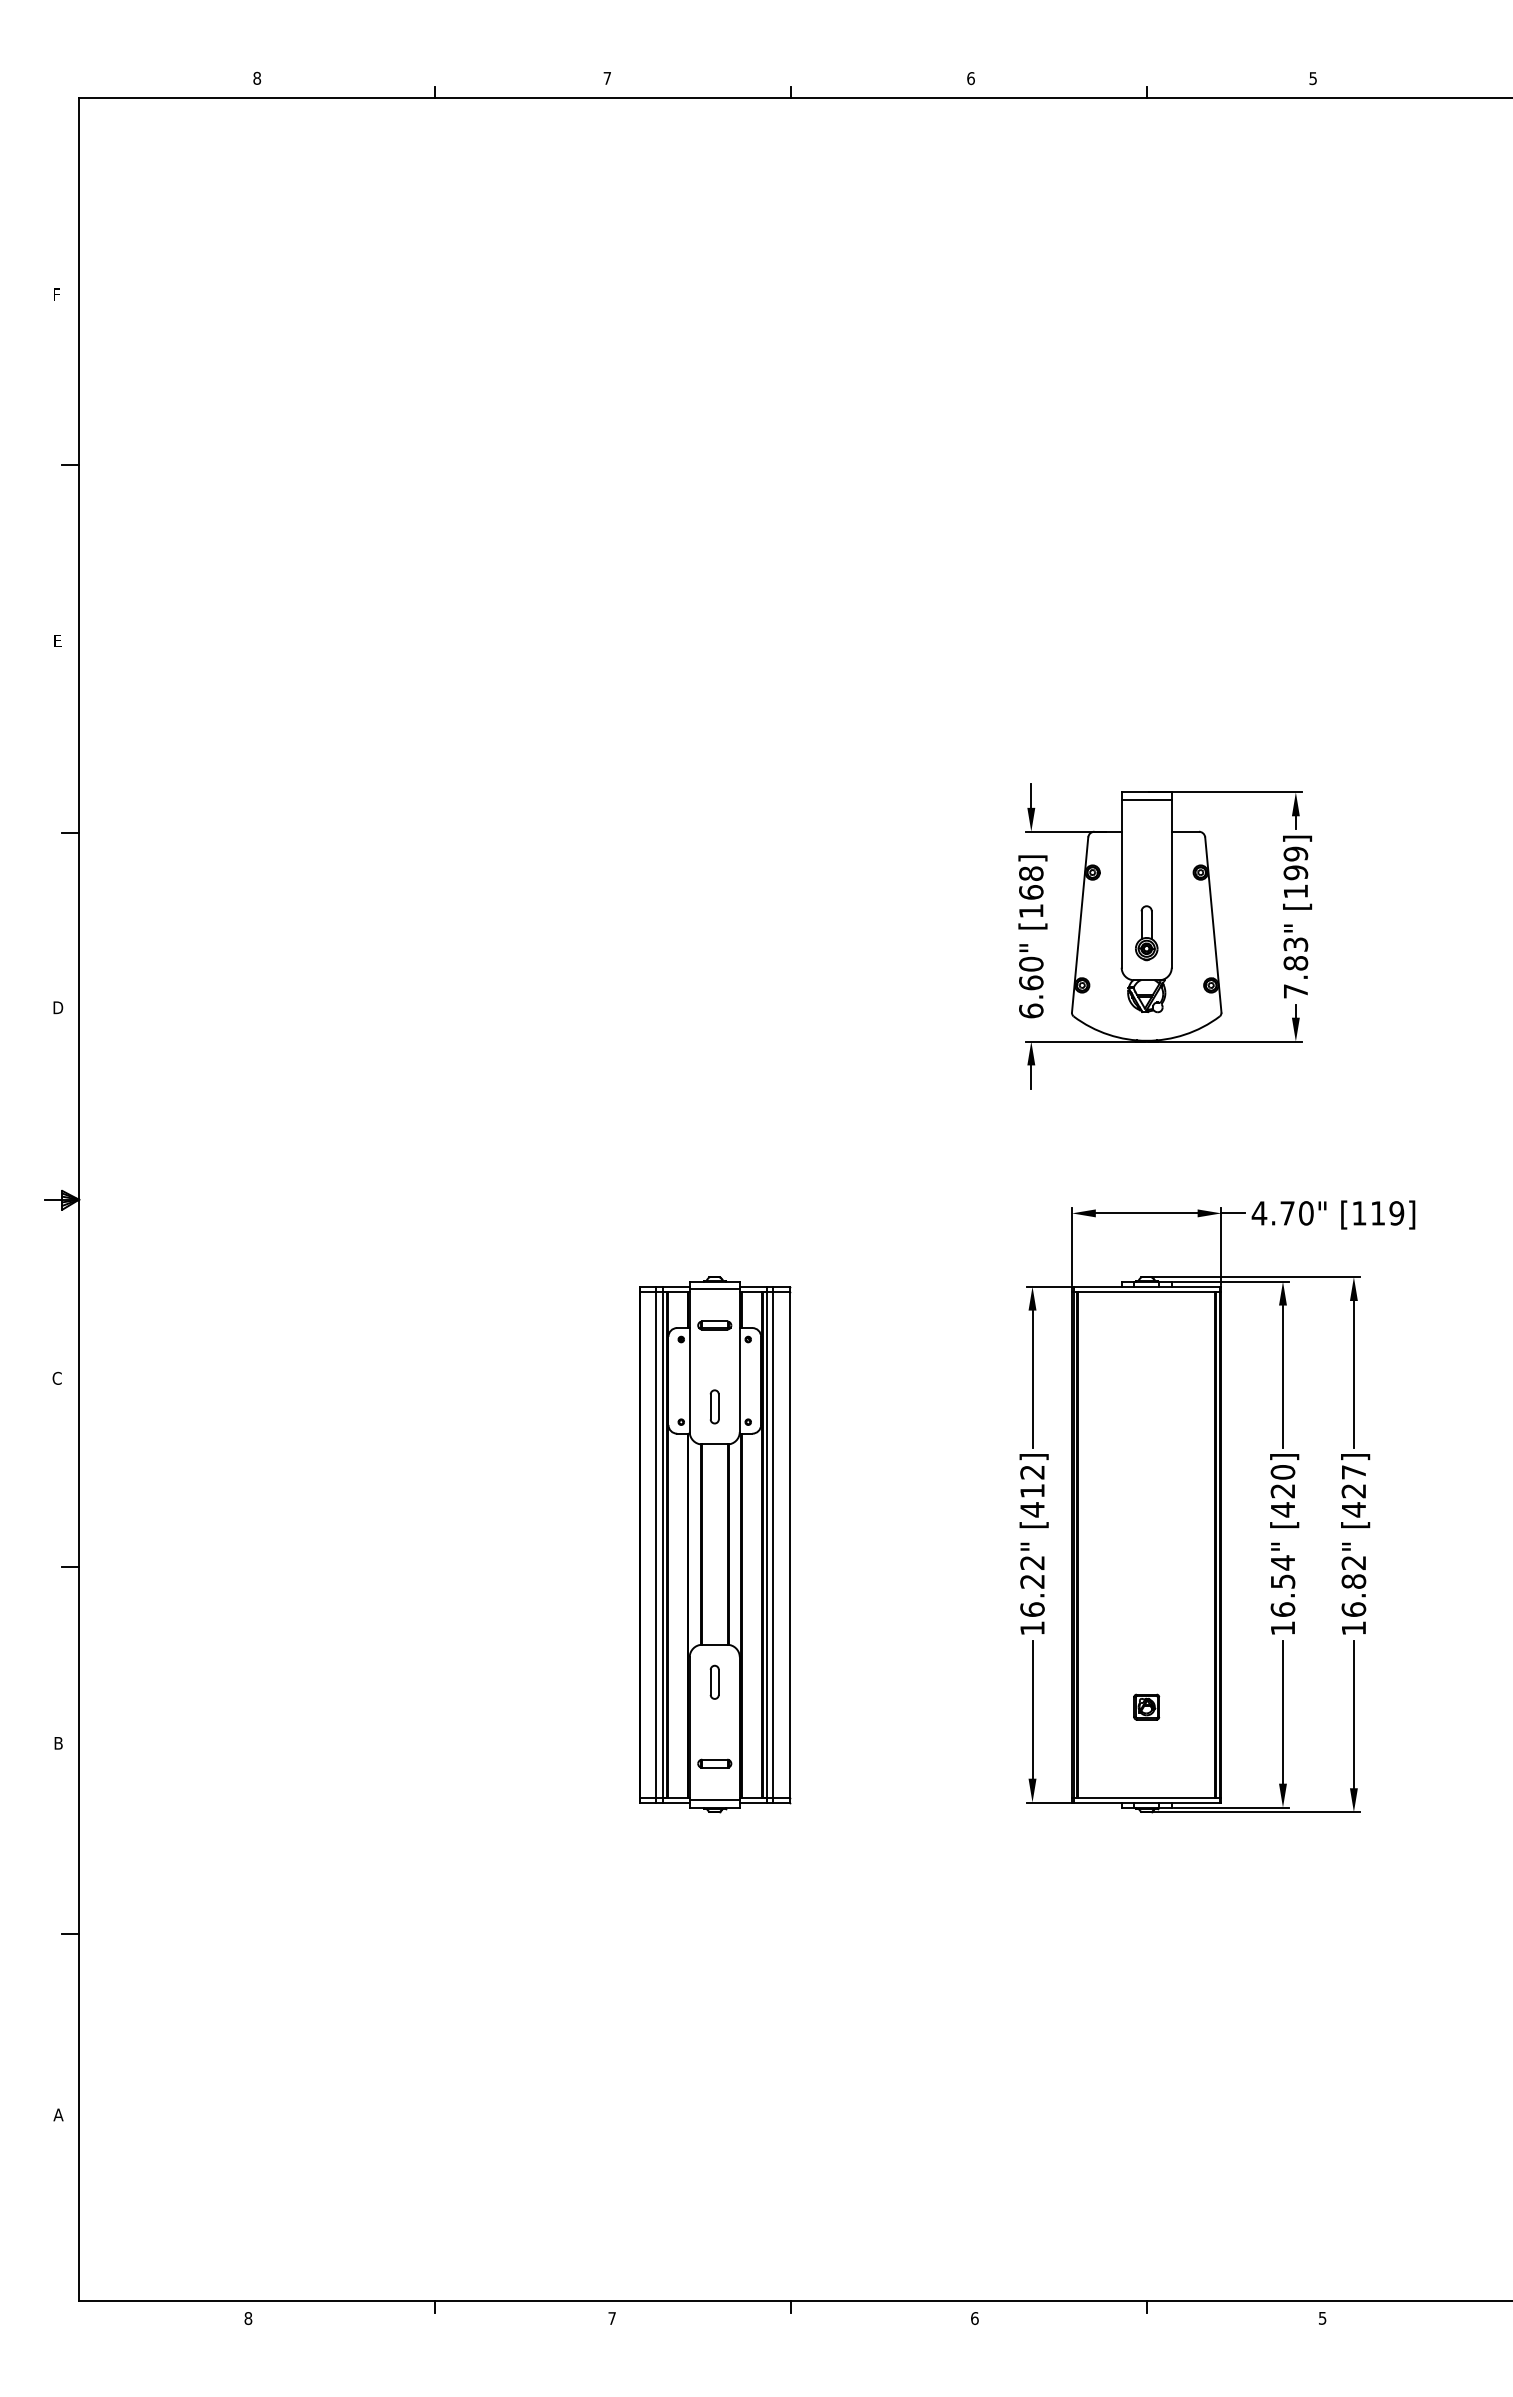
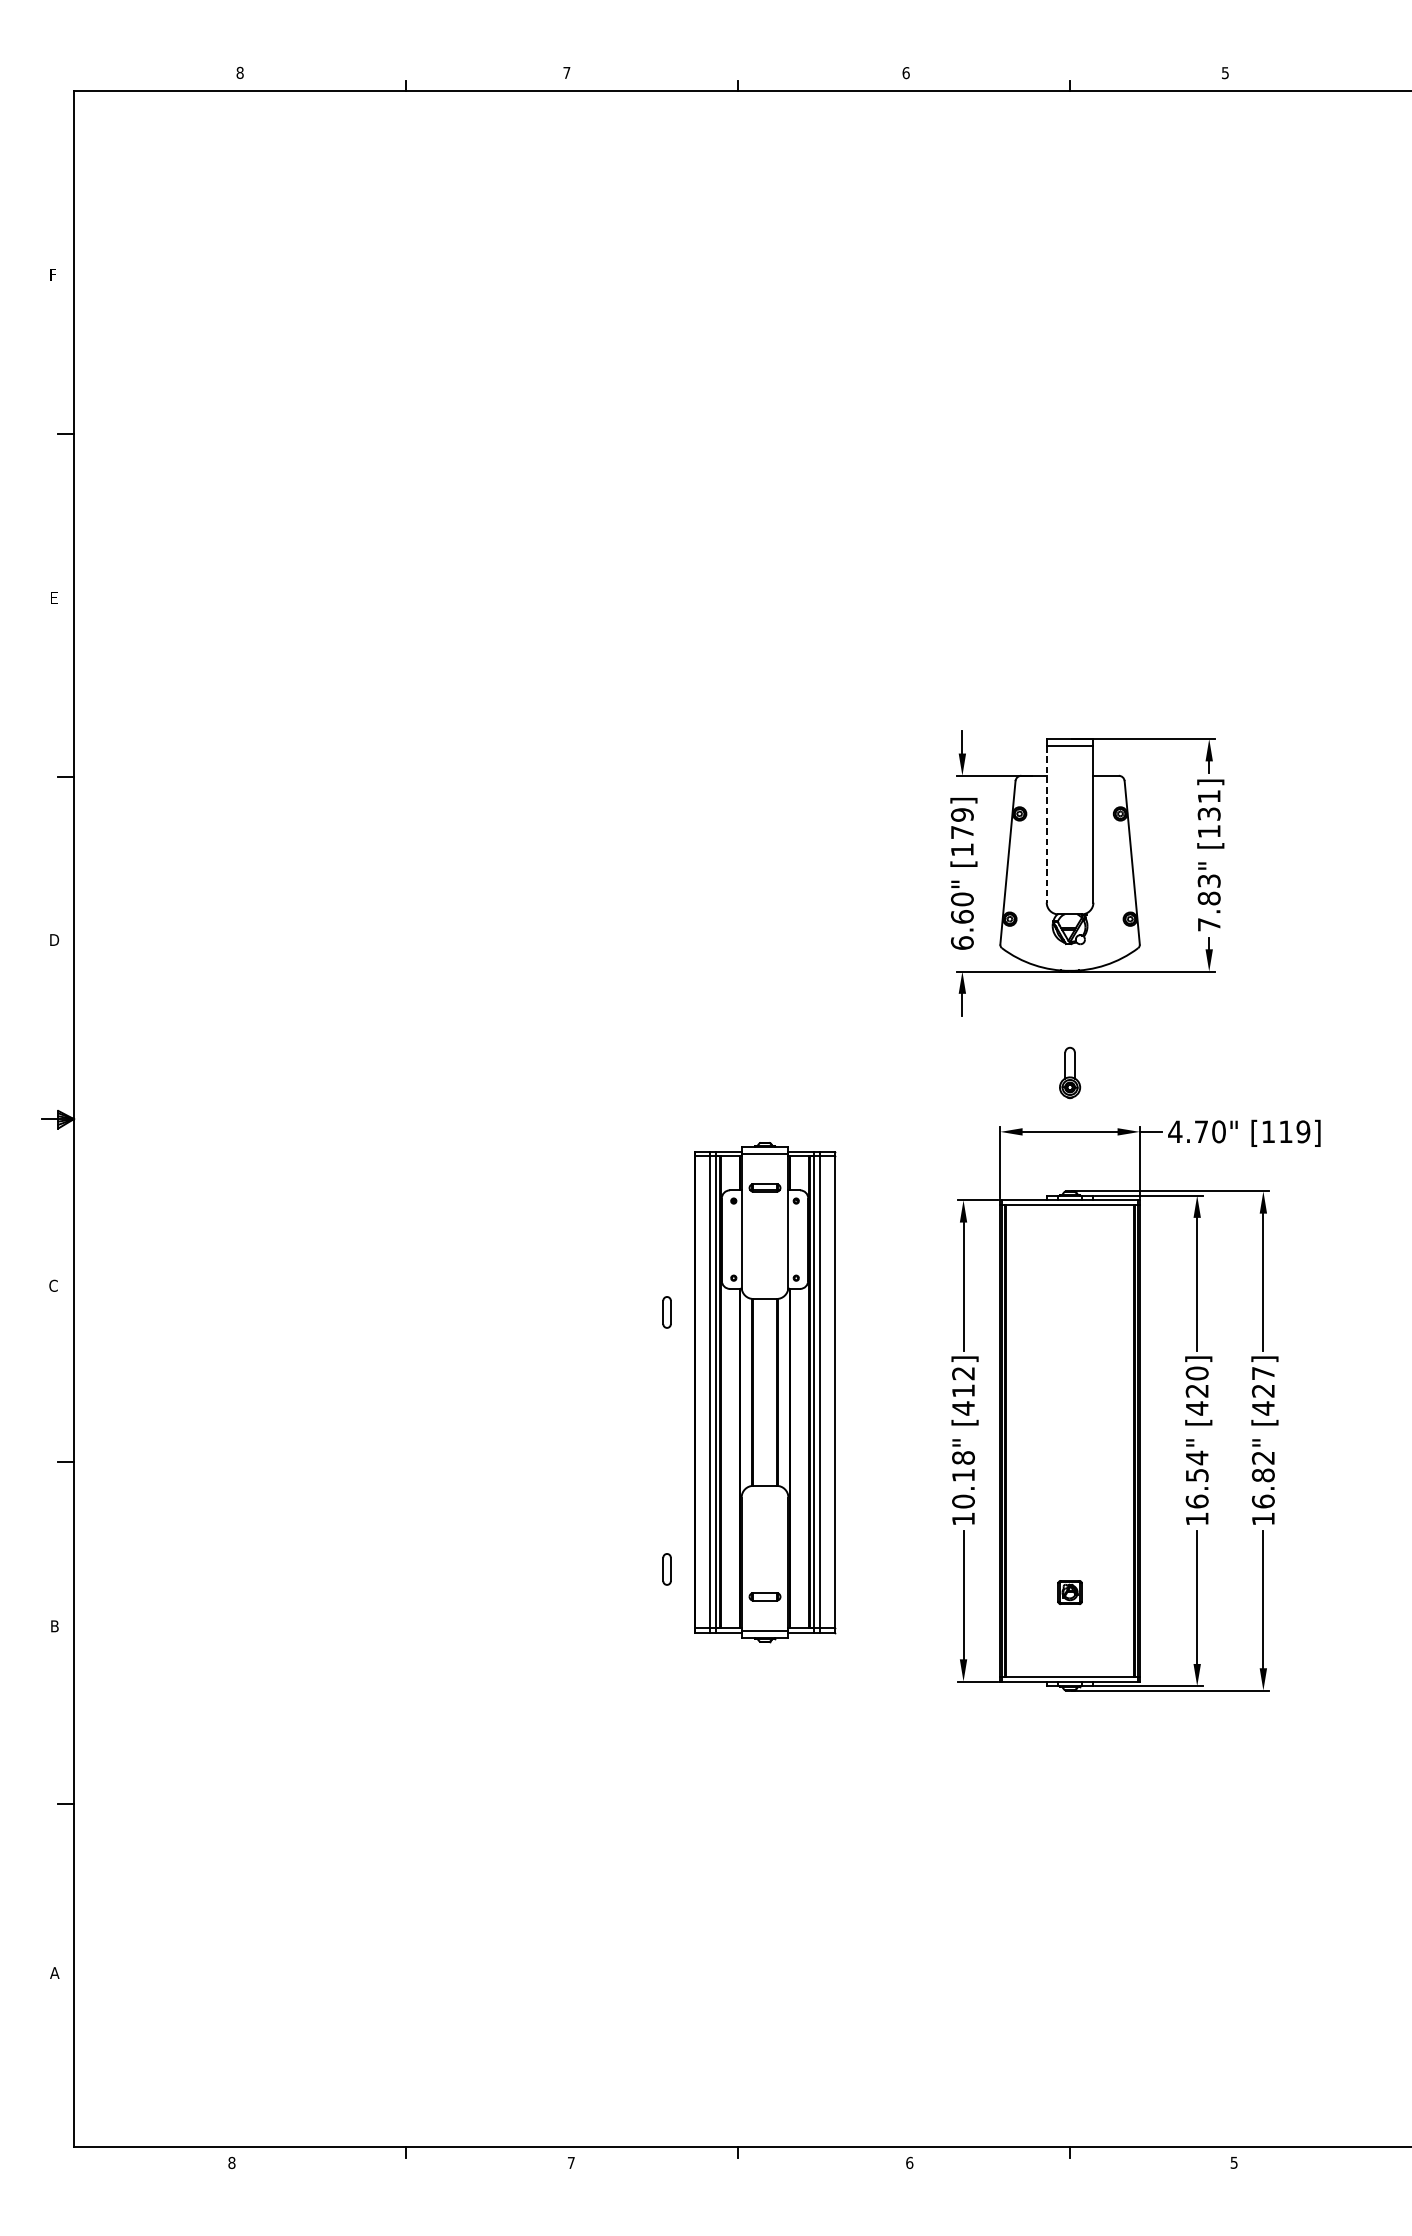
text: (1295, 863) -> (1208, 805), [199] -> [131]
text: (1031, 882) -> (962, 823), [168] -> [179]
line: (1121, 883) -> (1046, 824), solid -> dashed
part: (1146, 933) -> (1069, 1073), moved
part: (715, 1544) -> (765, 1392), moved
text: (1032, 1585) -> (963, 1479), 16.22" -> 10.18"

